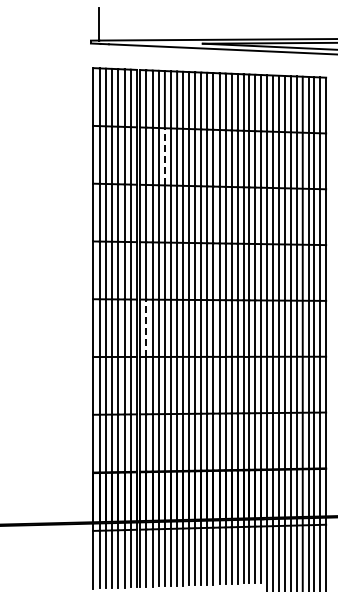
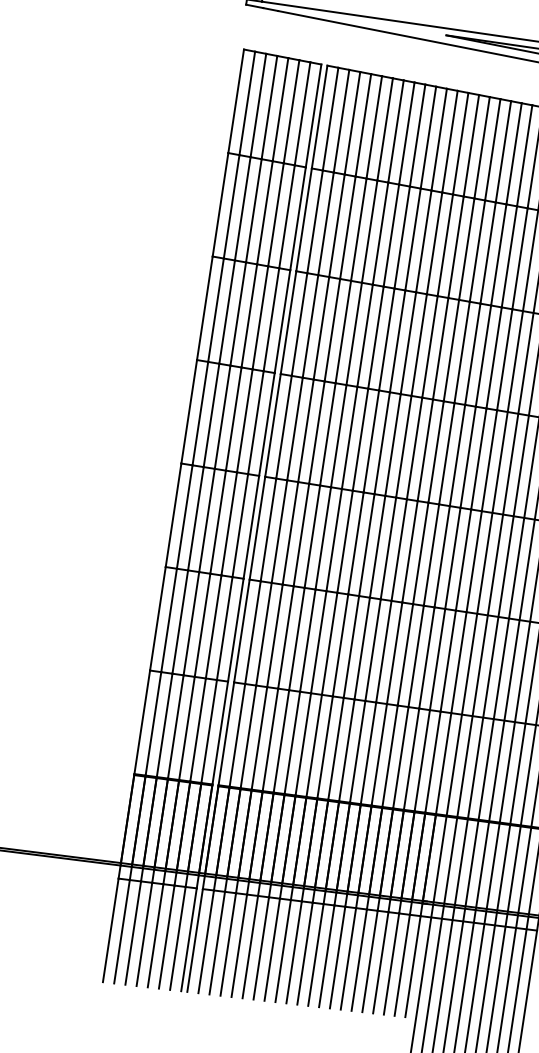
line: (164, 156) -> (347, 227), dashed -> solid
line: (146, 328) -> (268, 530), dashed -> solid

